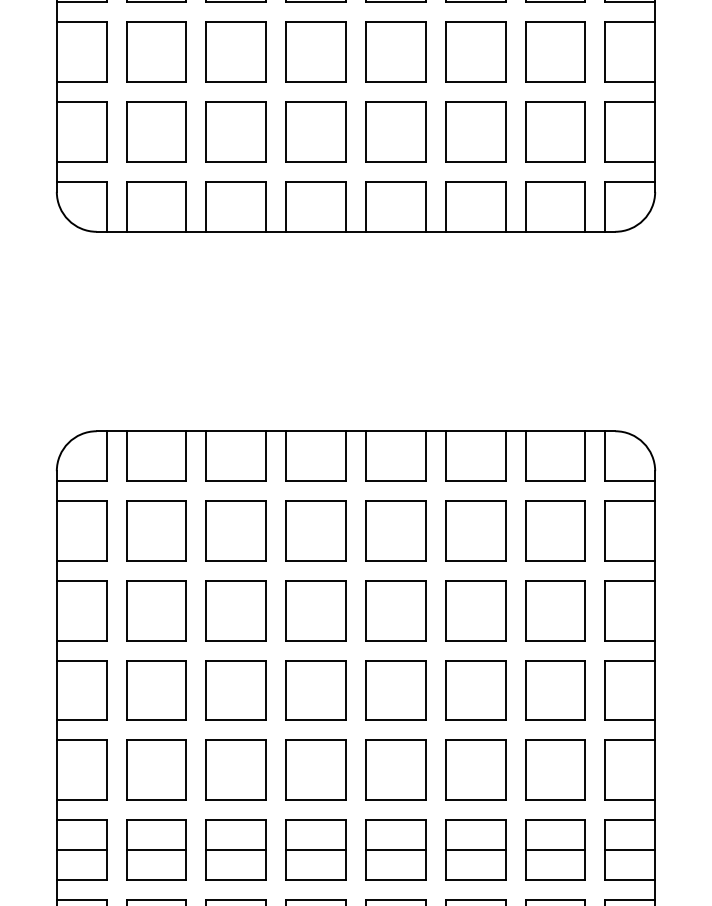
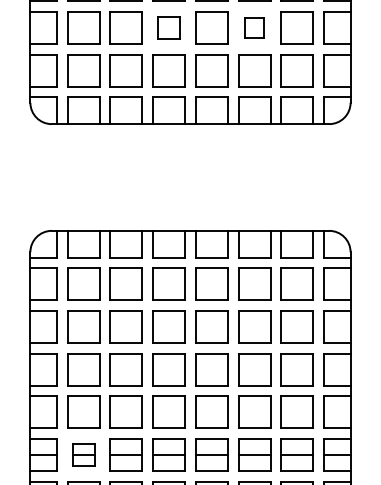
part: (314, 51) -> (168, 27), size x0.7
part: (475, 51) -> (254, 27), size x0.6
part: (156, 849) -> (83, 454), size x0.7

